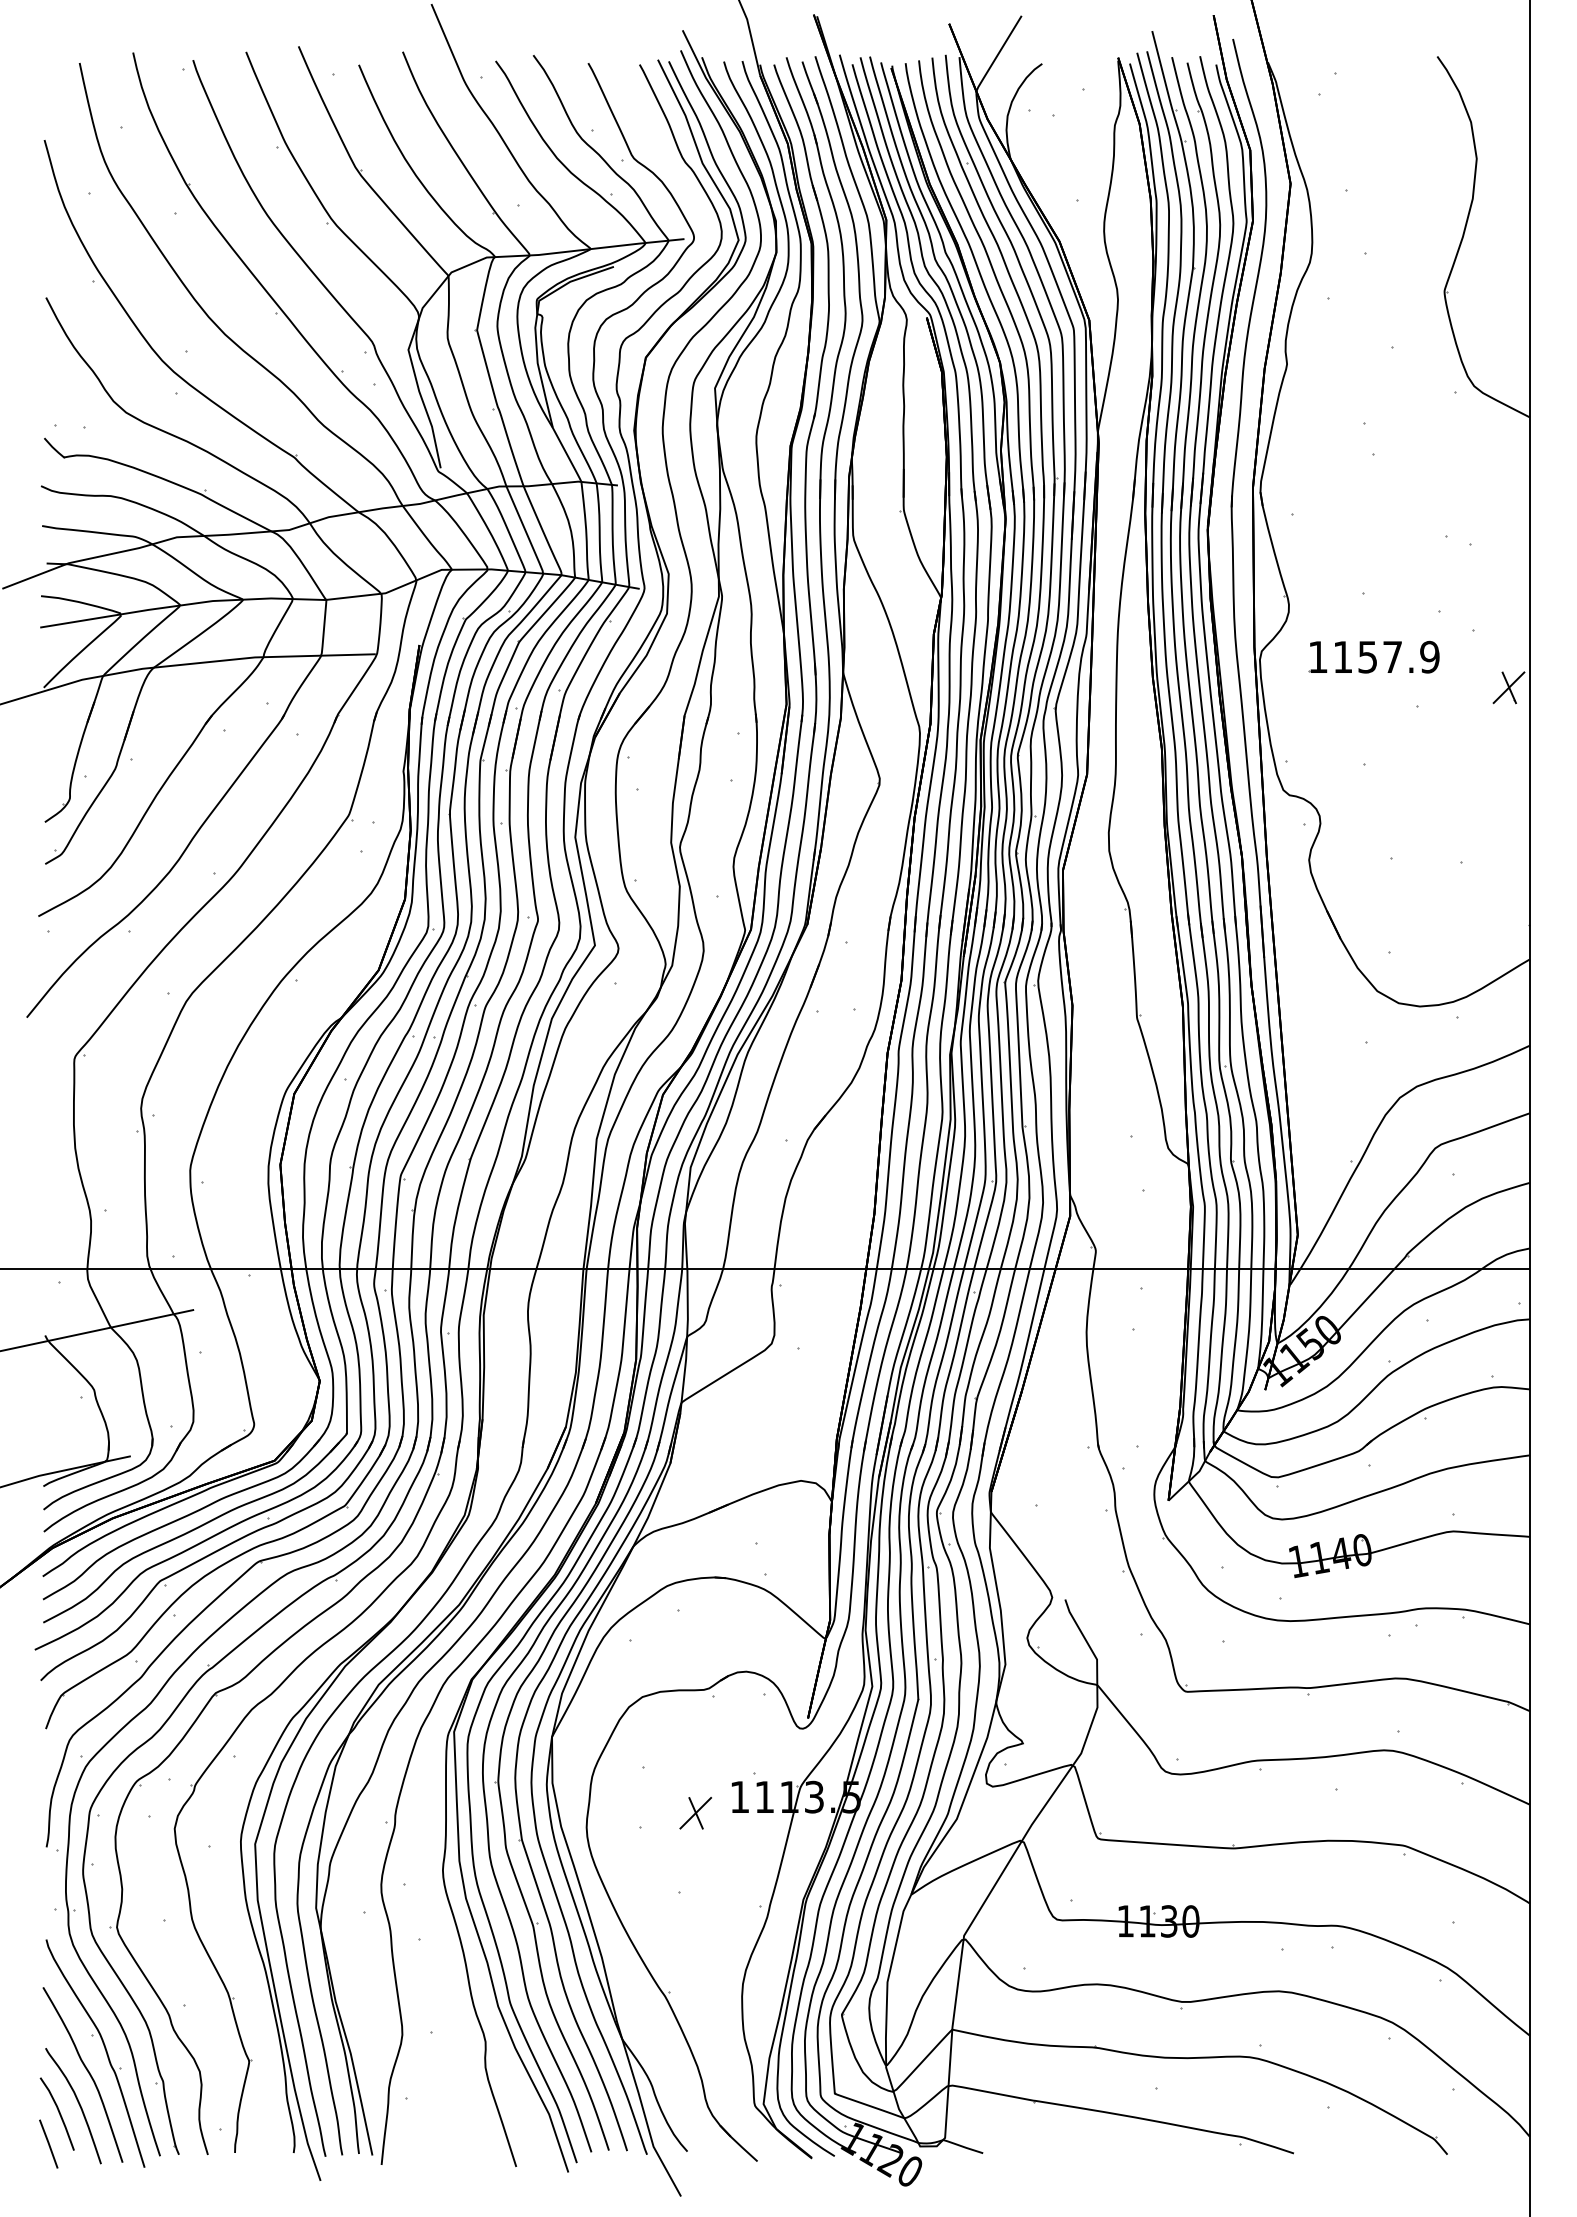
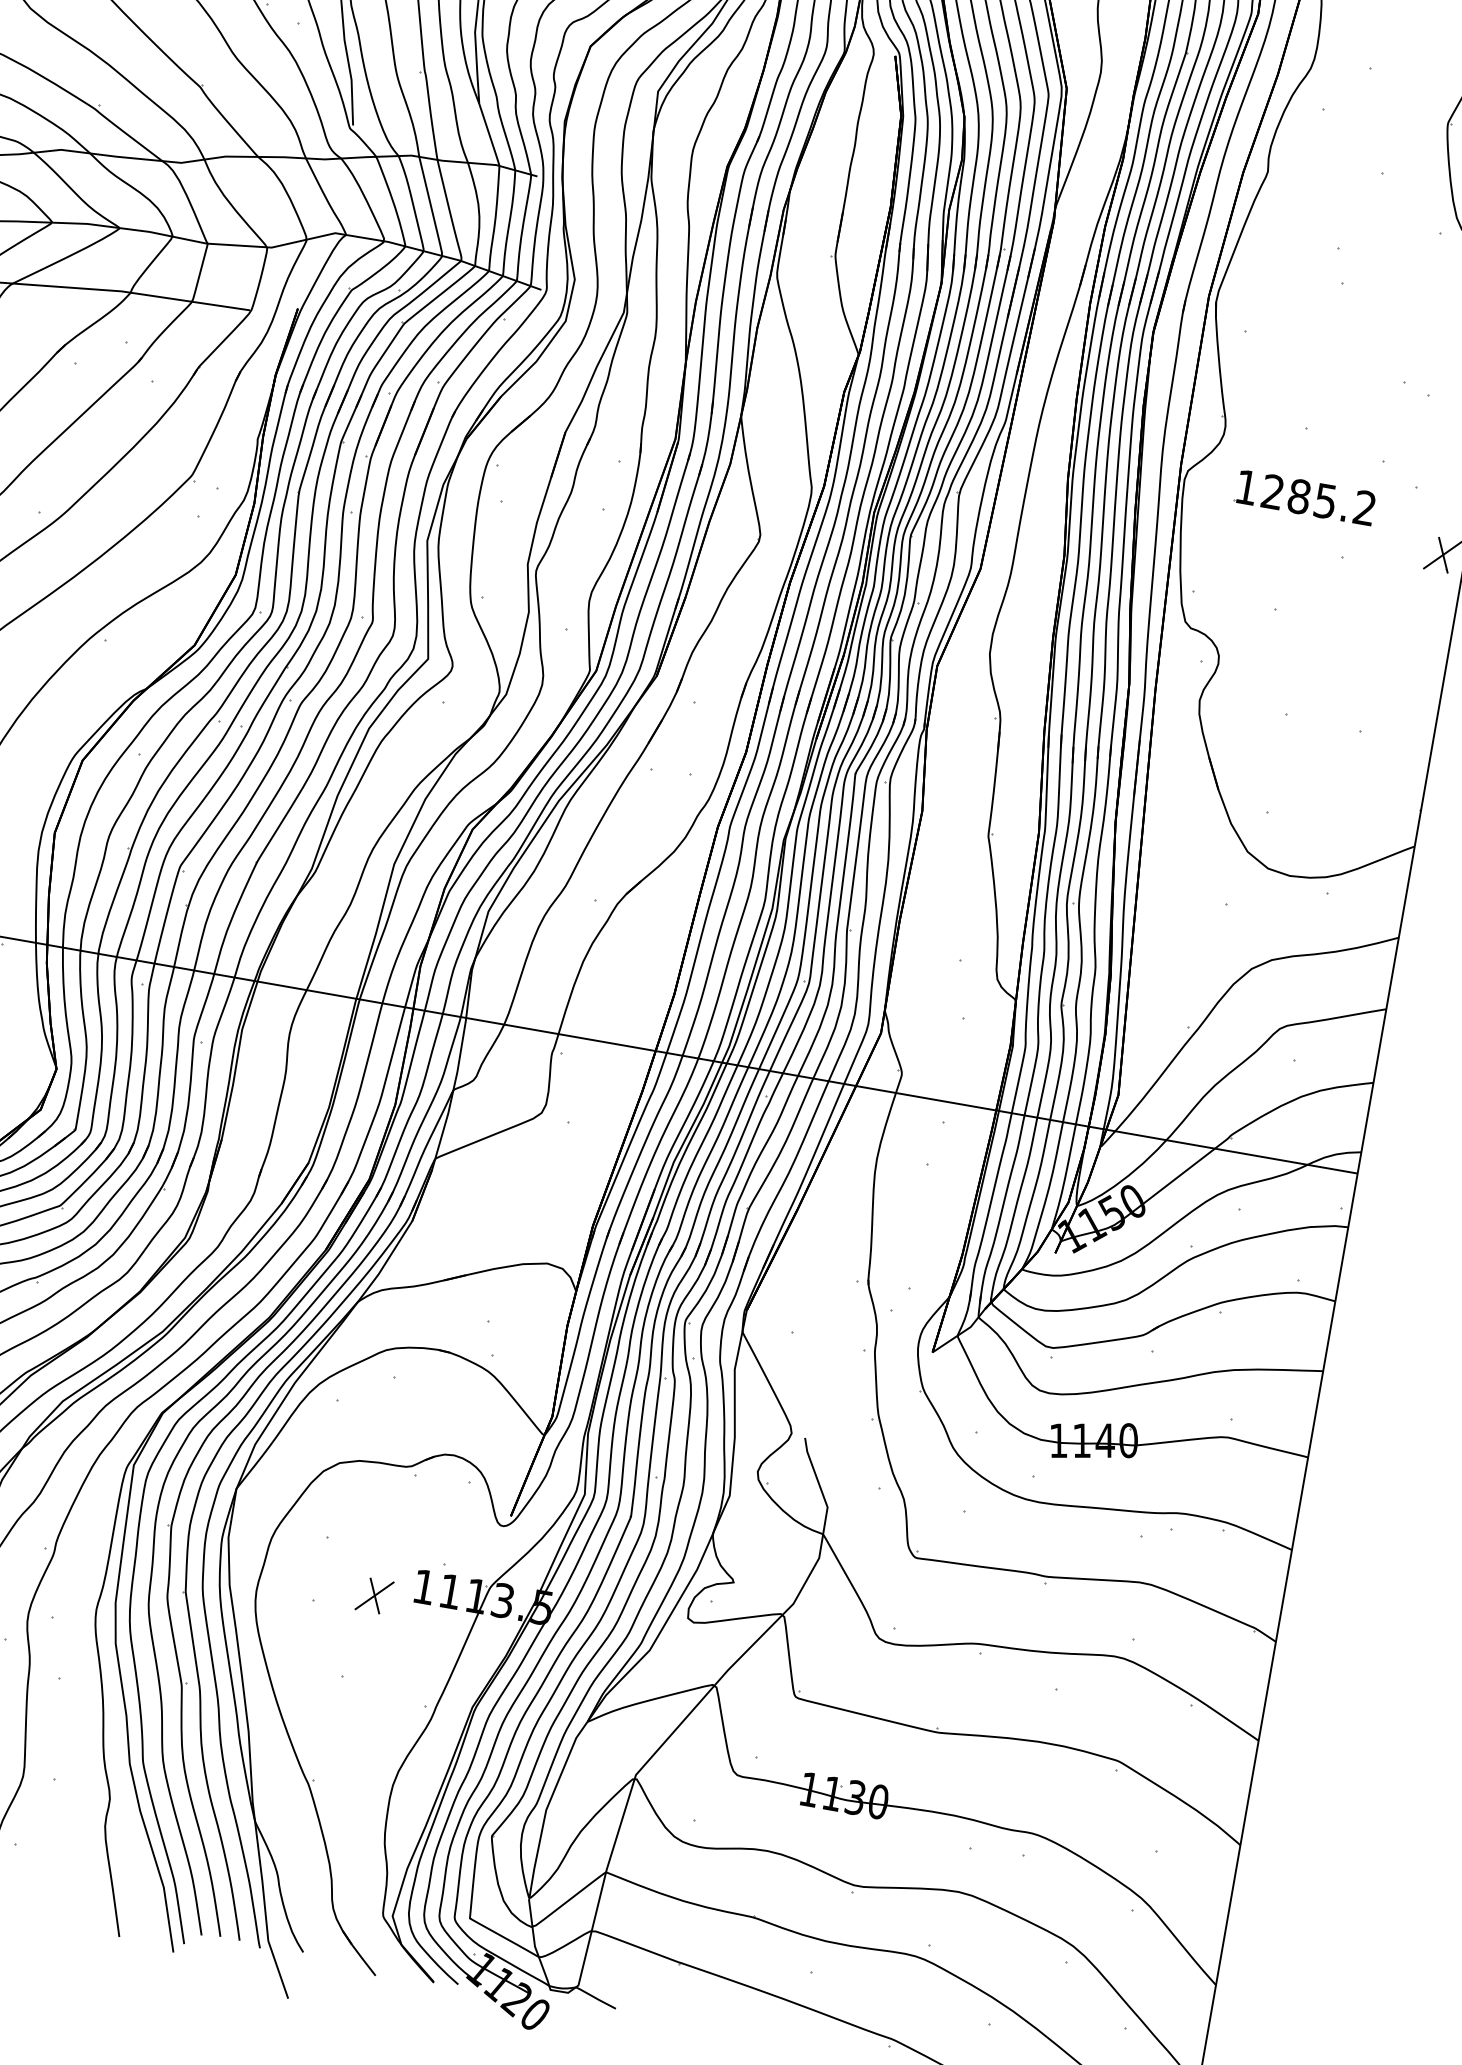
text: (1386, 656) -> (1319, 499), 1157.9 -> 1285.2

